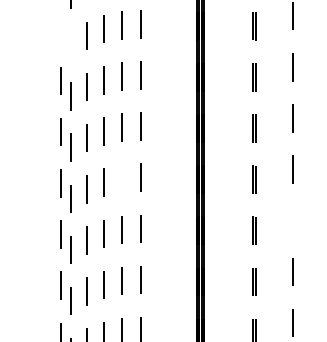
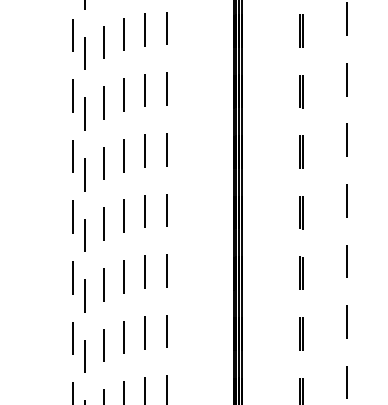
line: (61, 30) -> (72, 35), added
line: (71, 45) -> (84, 53), added
line: (122, 178) -> (145, 211), added
line: (292, 220) -> (347, 261), added

